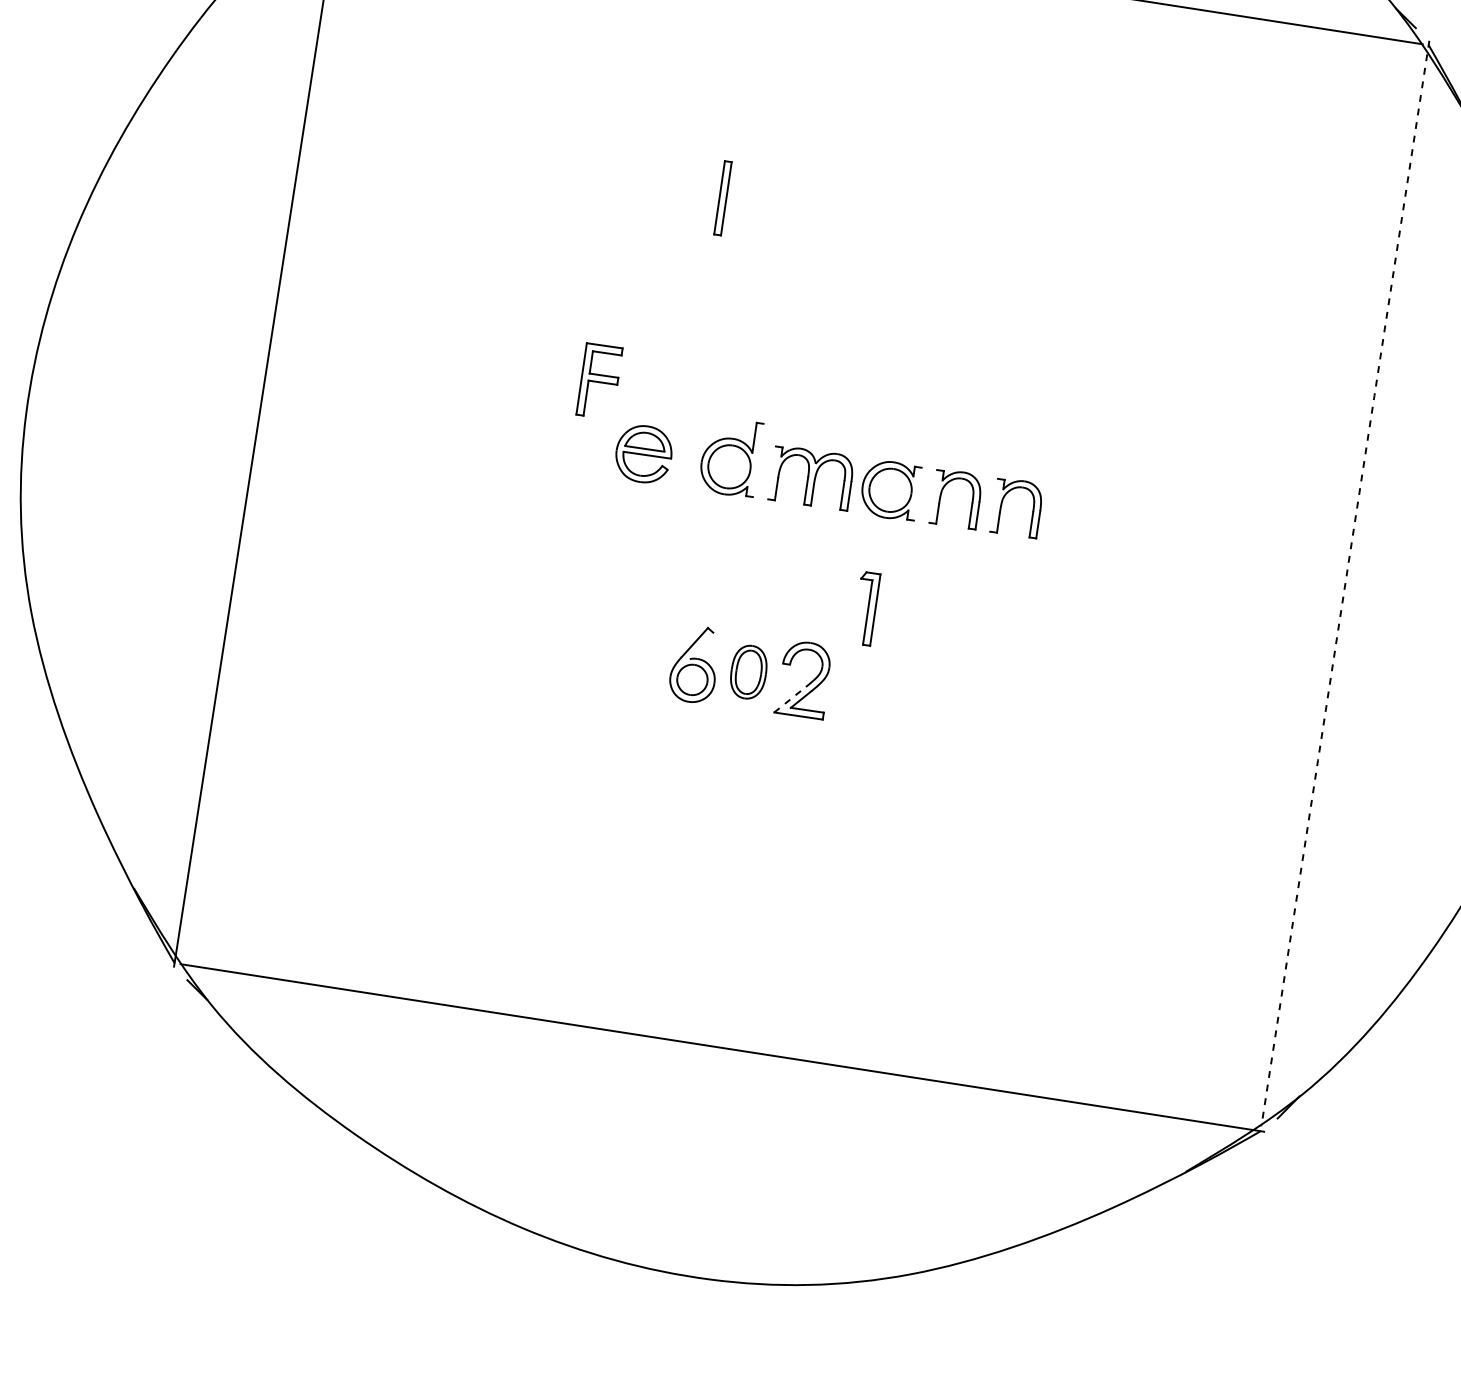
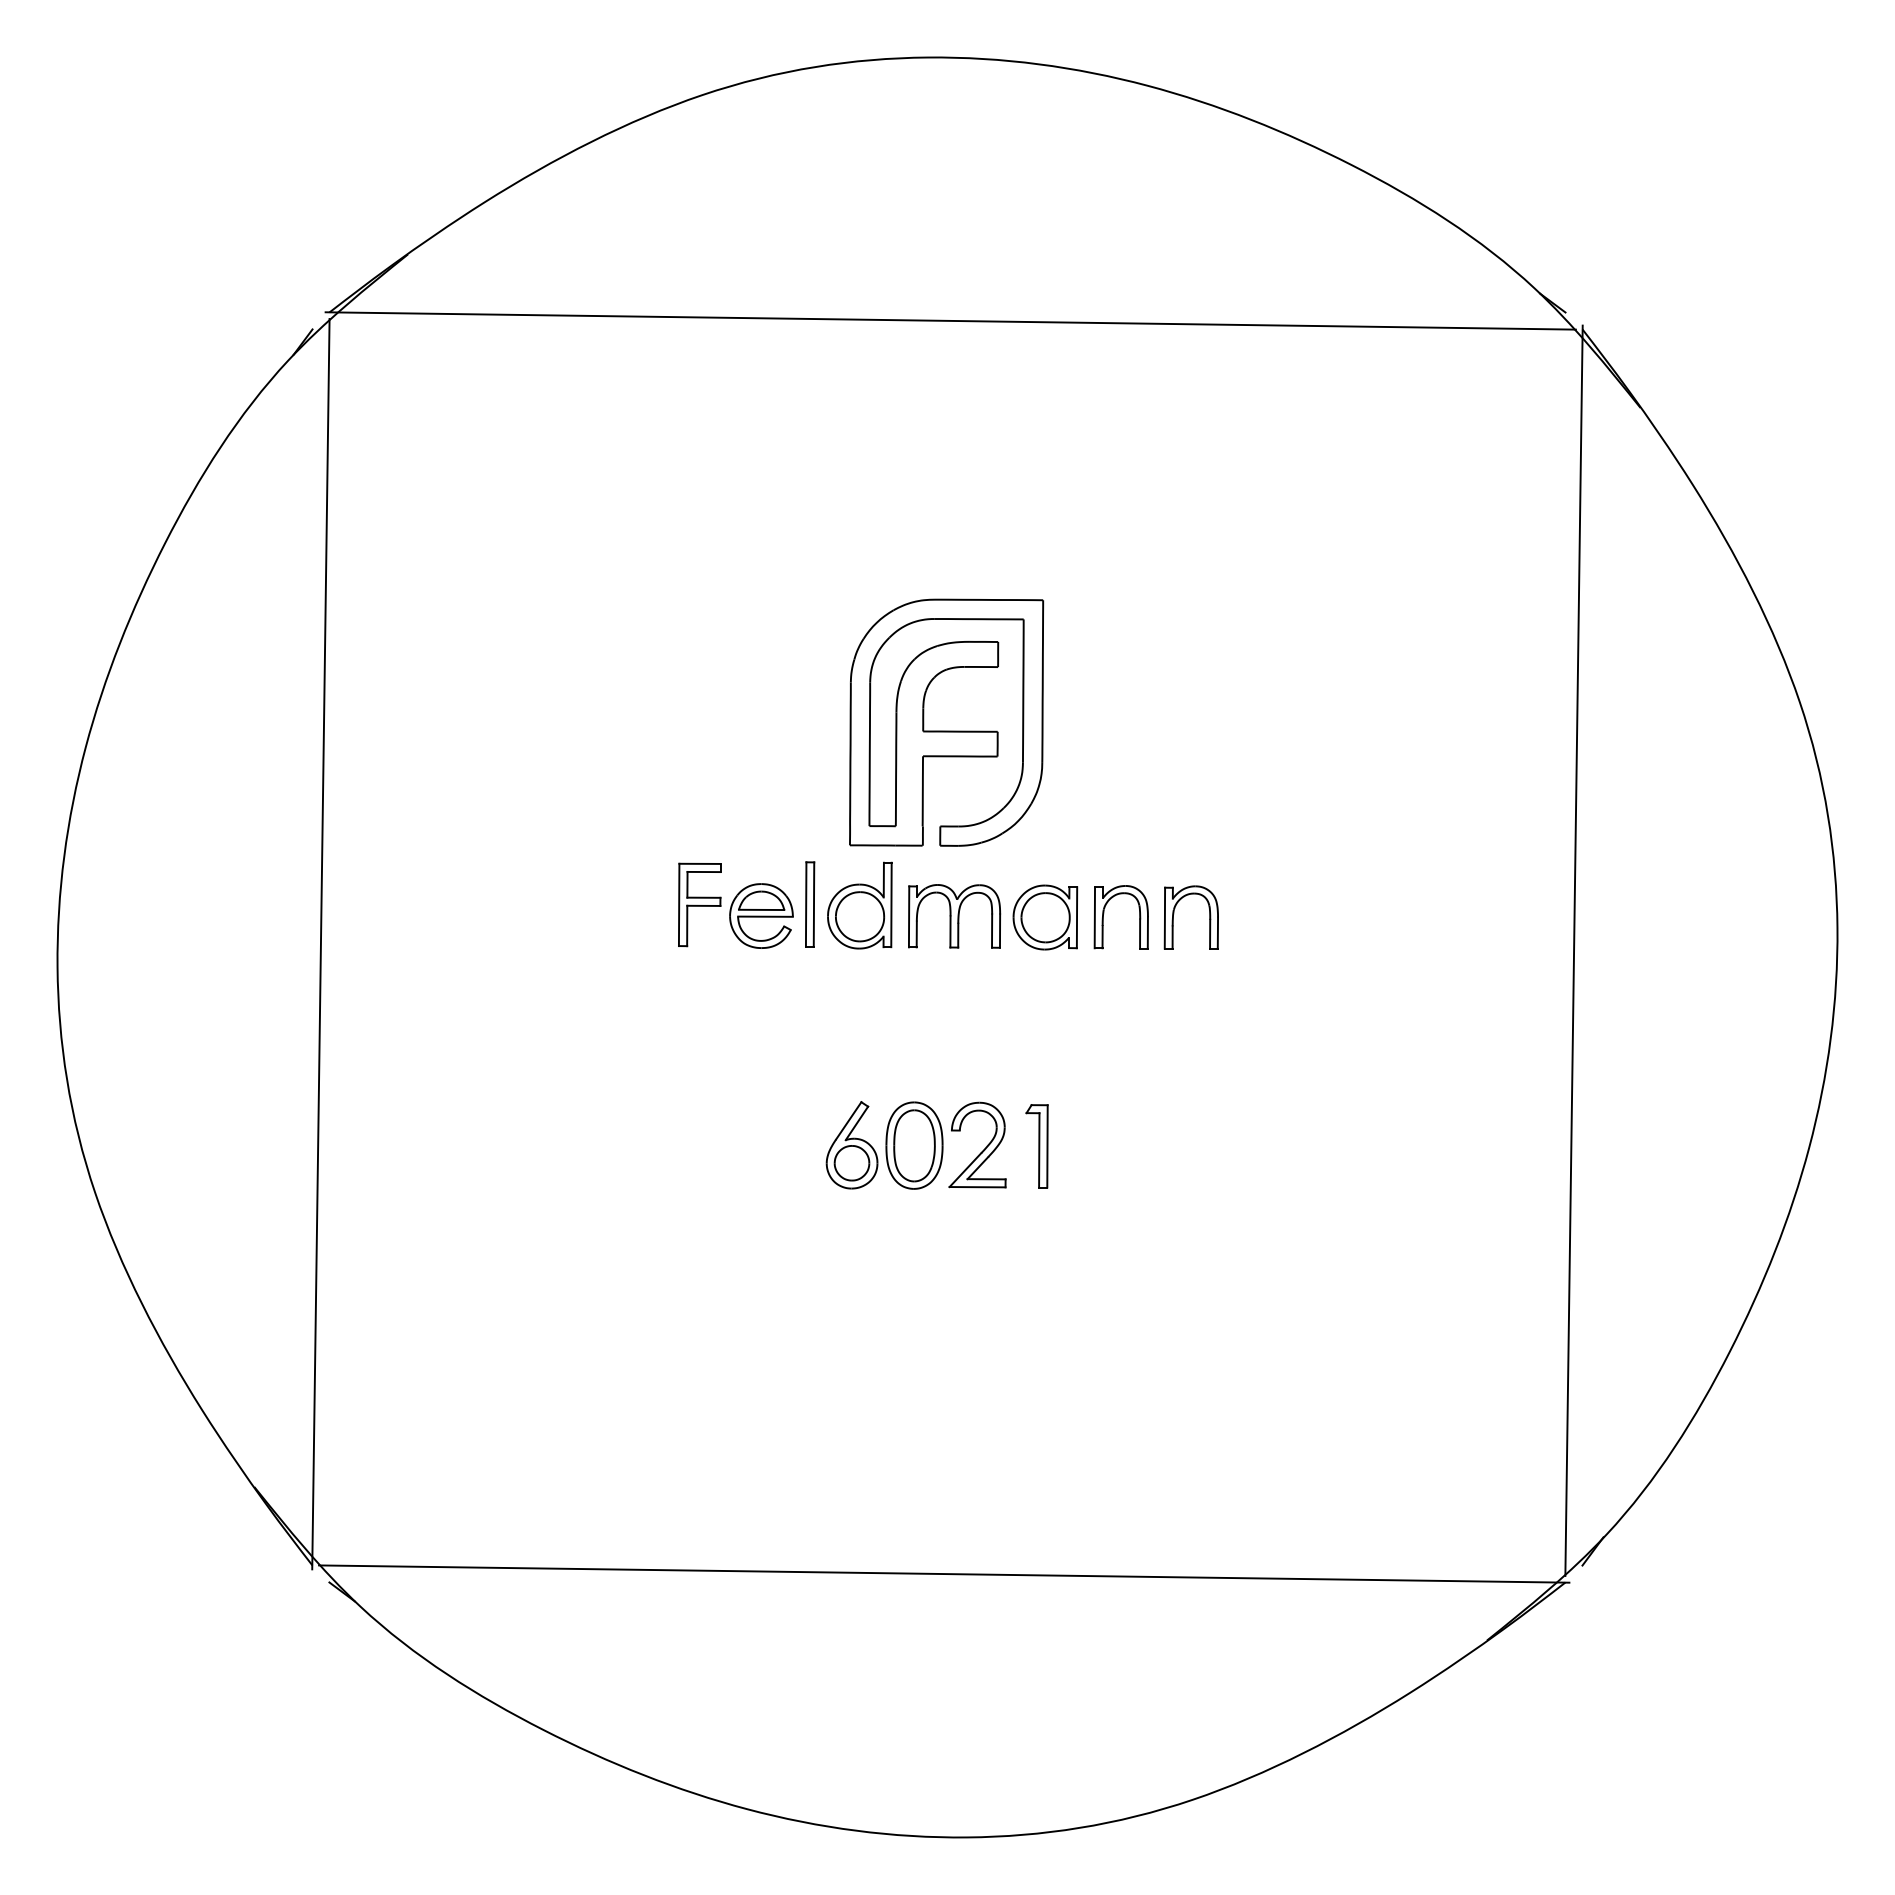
part: (723, 198) -> (810, 904), moved
part: (827, 315) -> (946, 730), added
part: (599, 381) -> (699, 904), moved
line: (758, 460) -> (891, 904), added
line: (771, 472) -> (908, 916), added
line: (917, 493) -> (1076, 917), added
line: (932, 496) -> (1094, 917), added
line: (993, 504) -> (1164, 917), added
line: (1345, 584) -> (1574, 951), dashed -> solid
part: (865, 608) -> (1036, 1146), moved
line: (701, 645) -> (856, 1123), added
part: (748, 672) -> (914, 1145), size x1.43
line: (790, 699) -> (965, 1169), dashed -> solid

